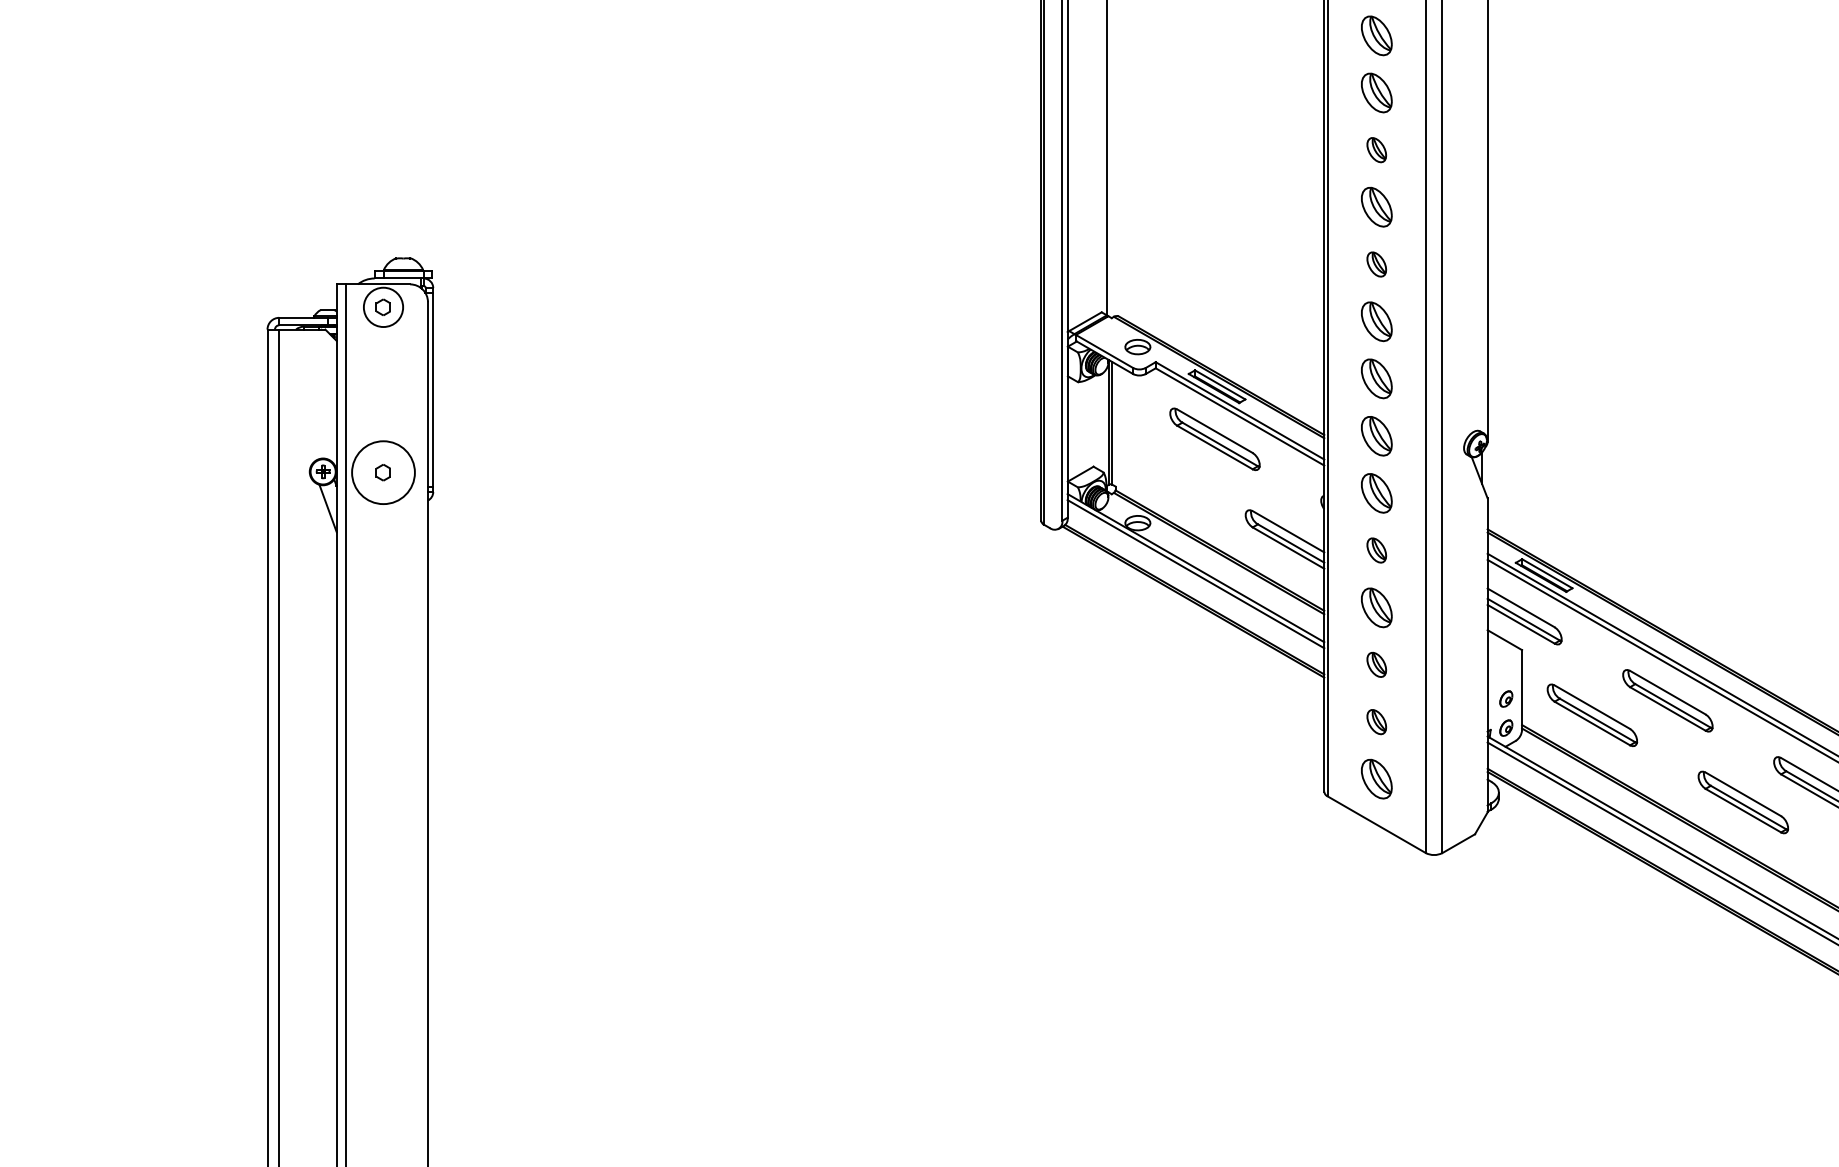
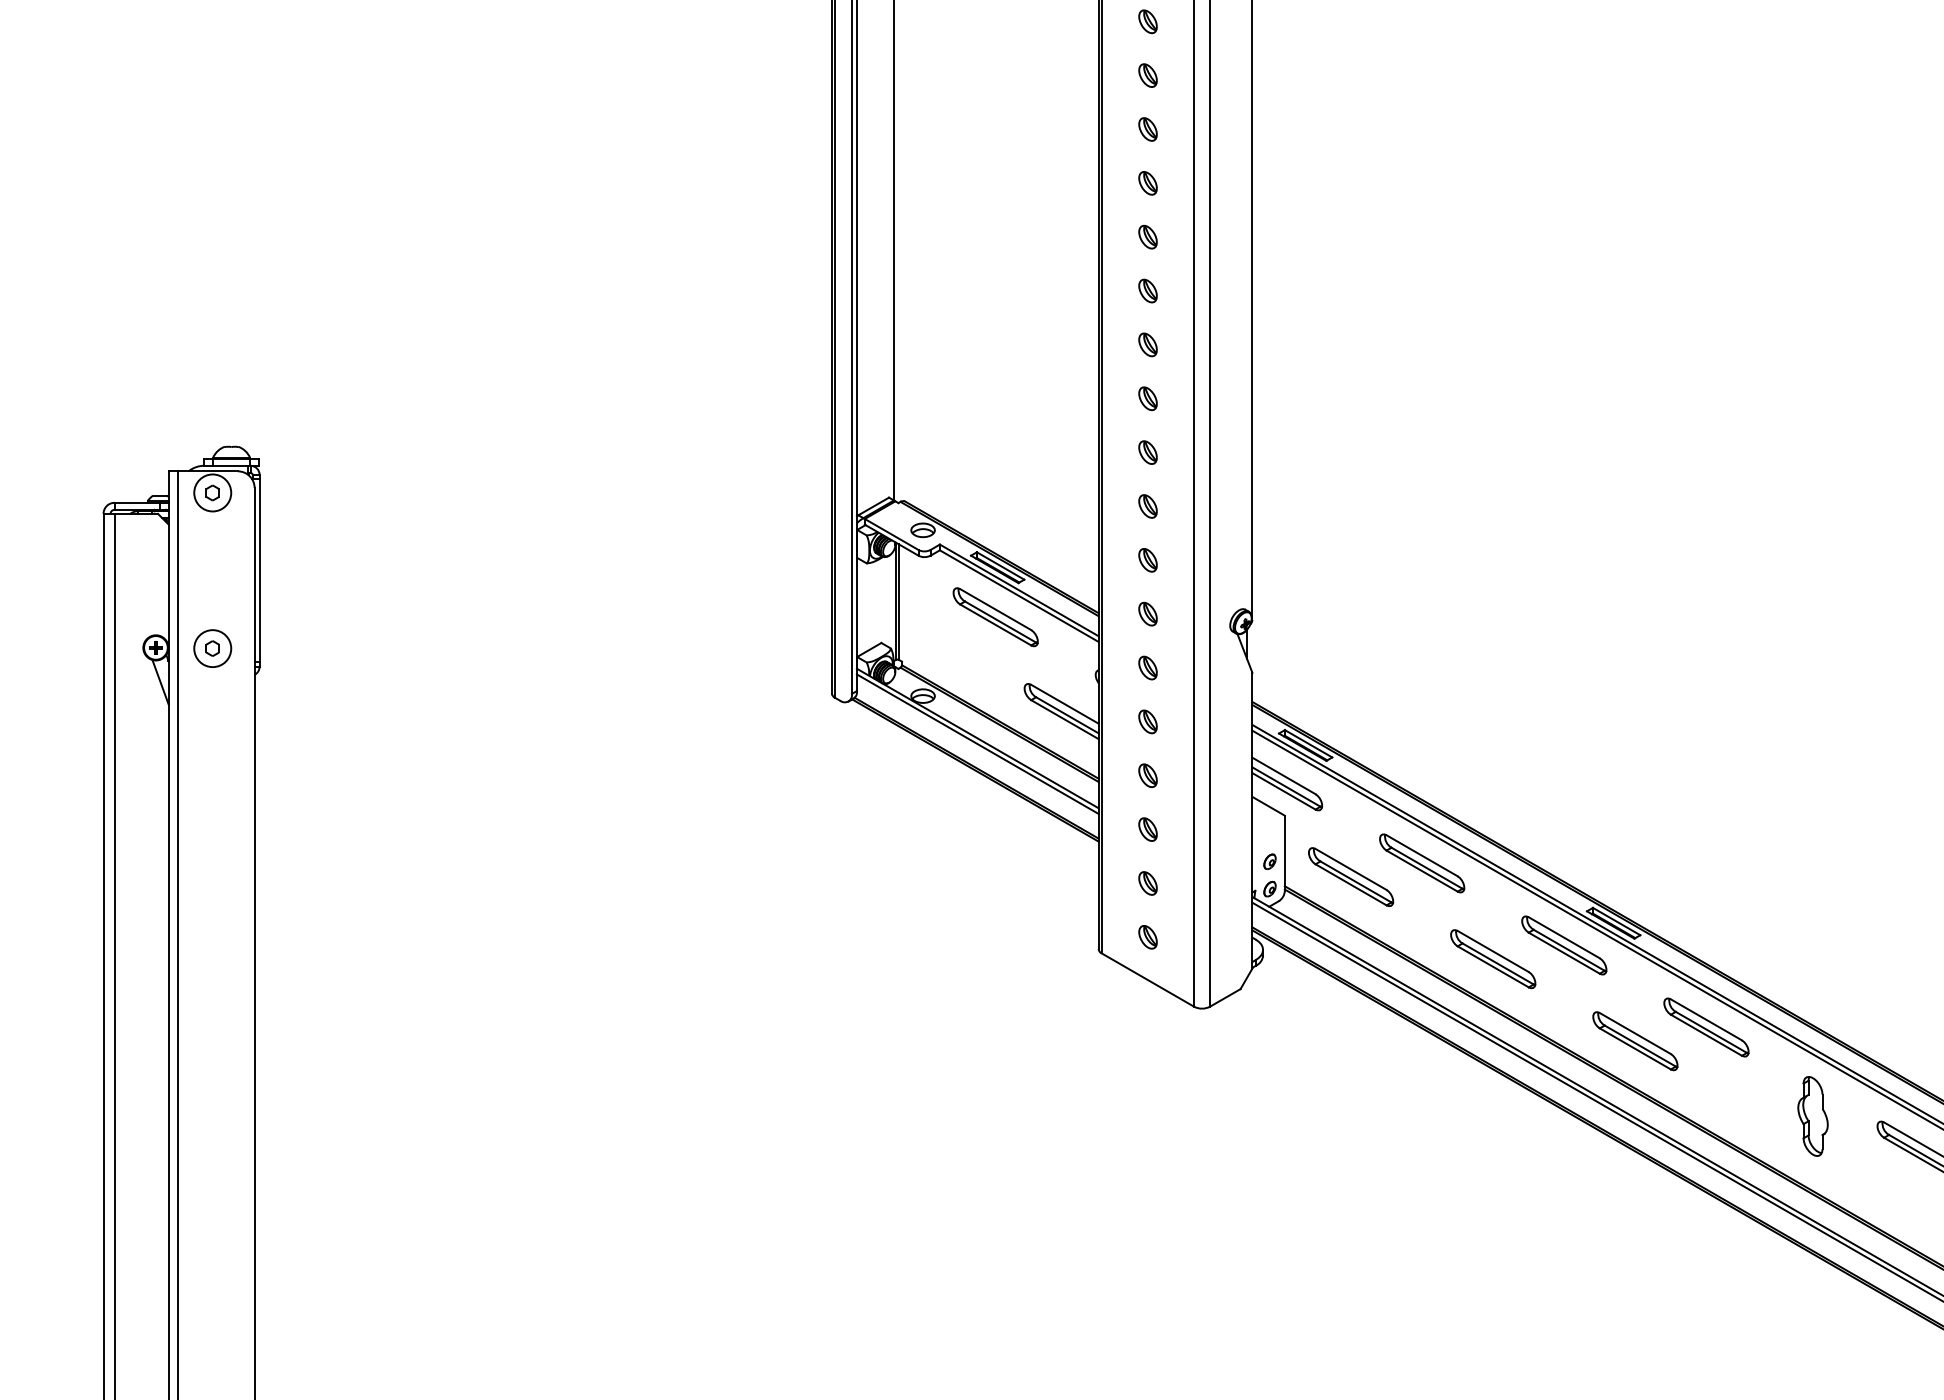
part: (1376, 35) -> (1147, 236), size x0.62
part: (1376, 92) -> (1147, 290), size x0.62
part: (1376, 207) -> (1147, 398), size x0.62
part: (1376, 321) -> (1147, 506), size x0.62
part: (1376, 379) -> (1147, 560), size x0.62
part: (1376, 435) -> (1147, 613), size x0.62
circle: (383, 472) -> (212, 648), size x0.62
part: (1376, 492) -> (1147, 667), size x0.62
part: (1376, 607) -> (1147, 775), size x0.62
part: (1376, 779) -> (1147, 937), size x0.62

